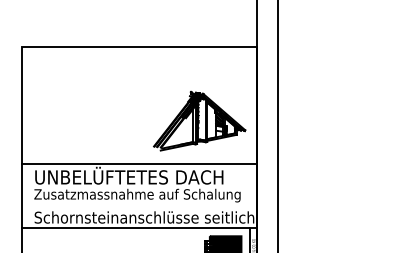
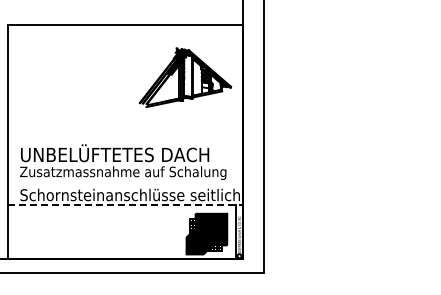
part: (199, 120) -> (185, 77), moved
line: (138, 164) -> (124, 142), removed
line: (139, 227) -> (125, 205), solid -> dashed

